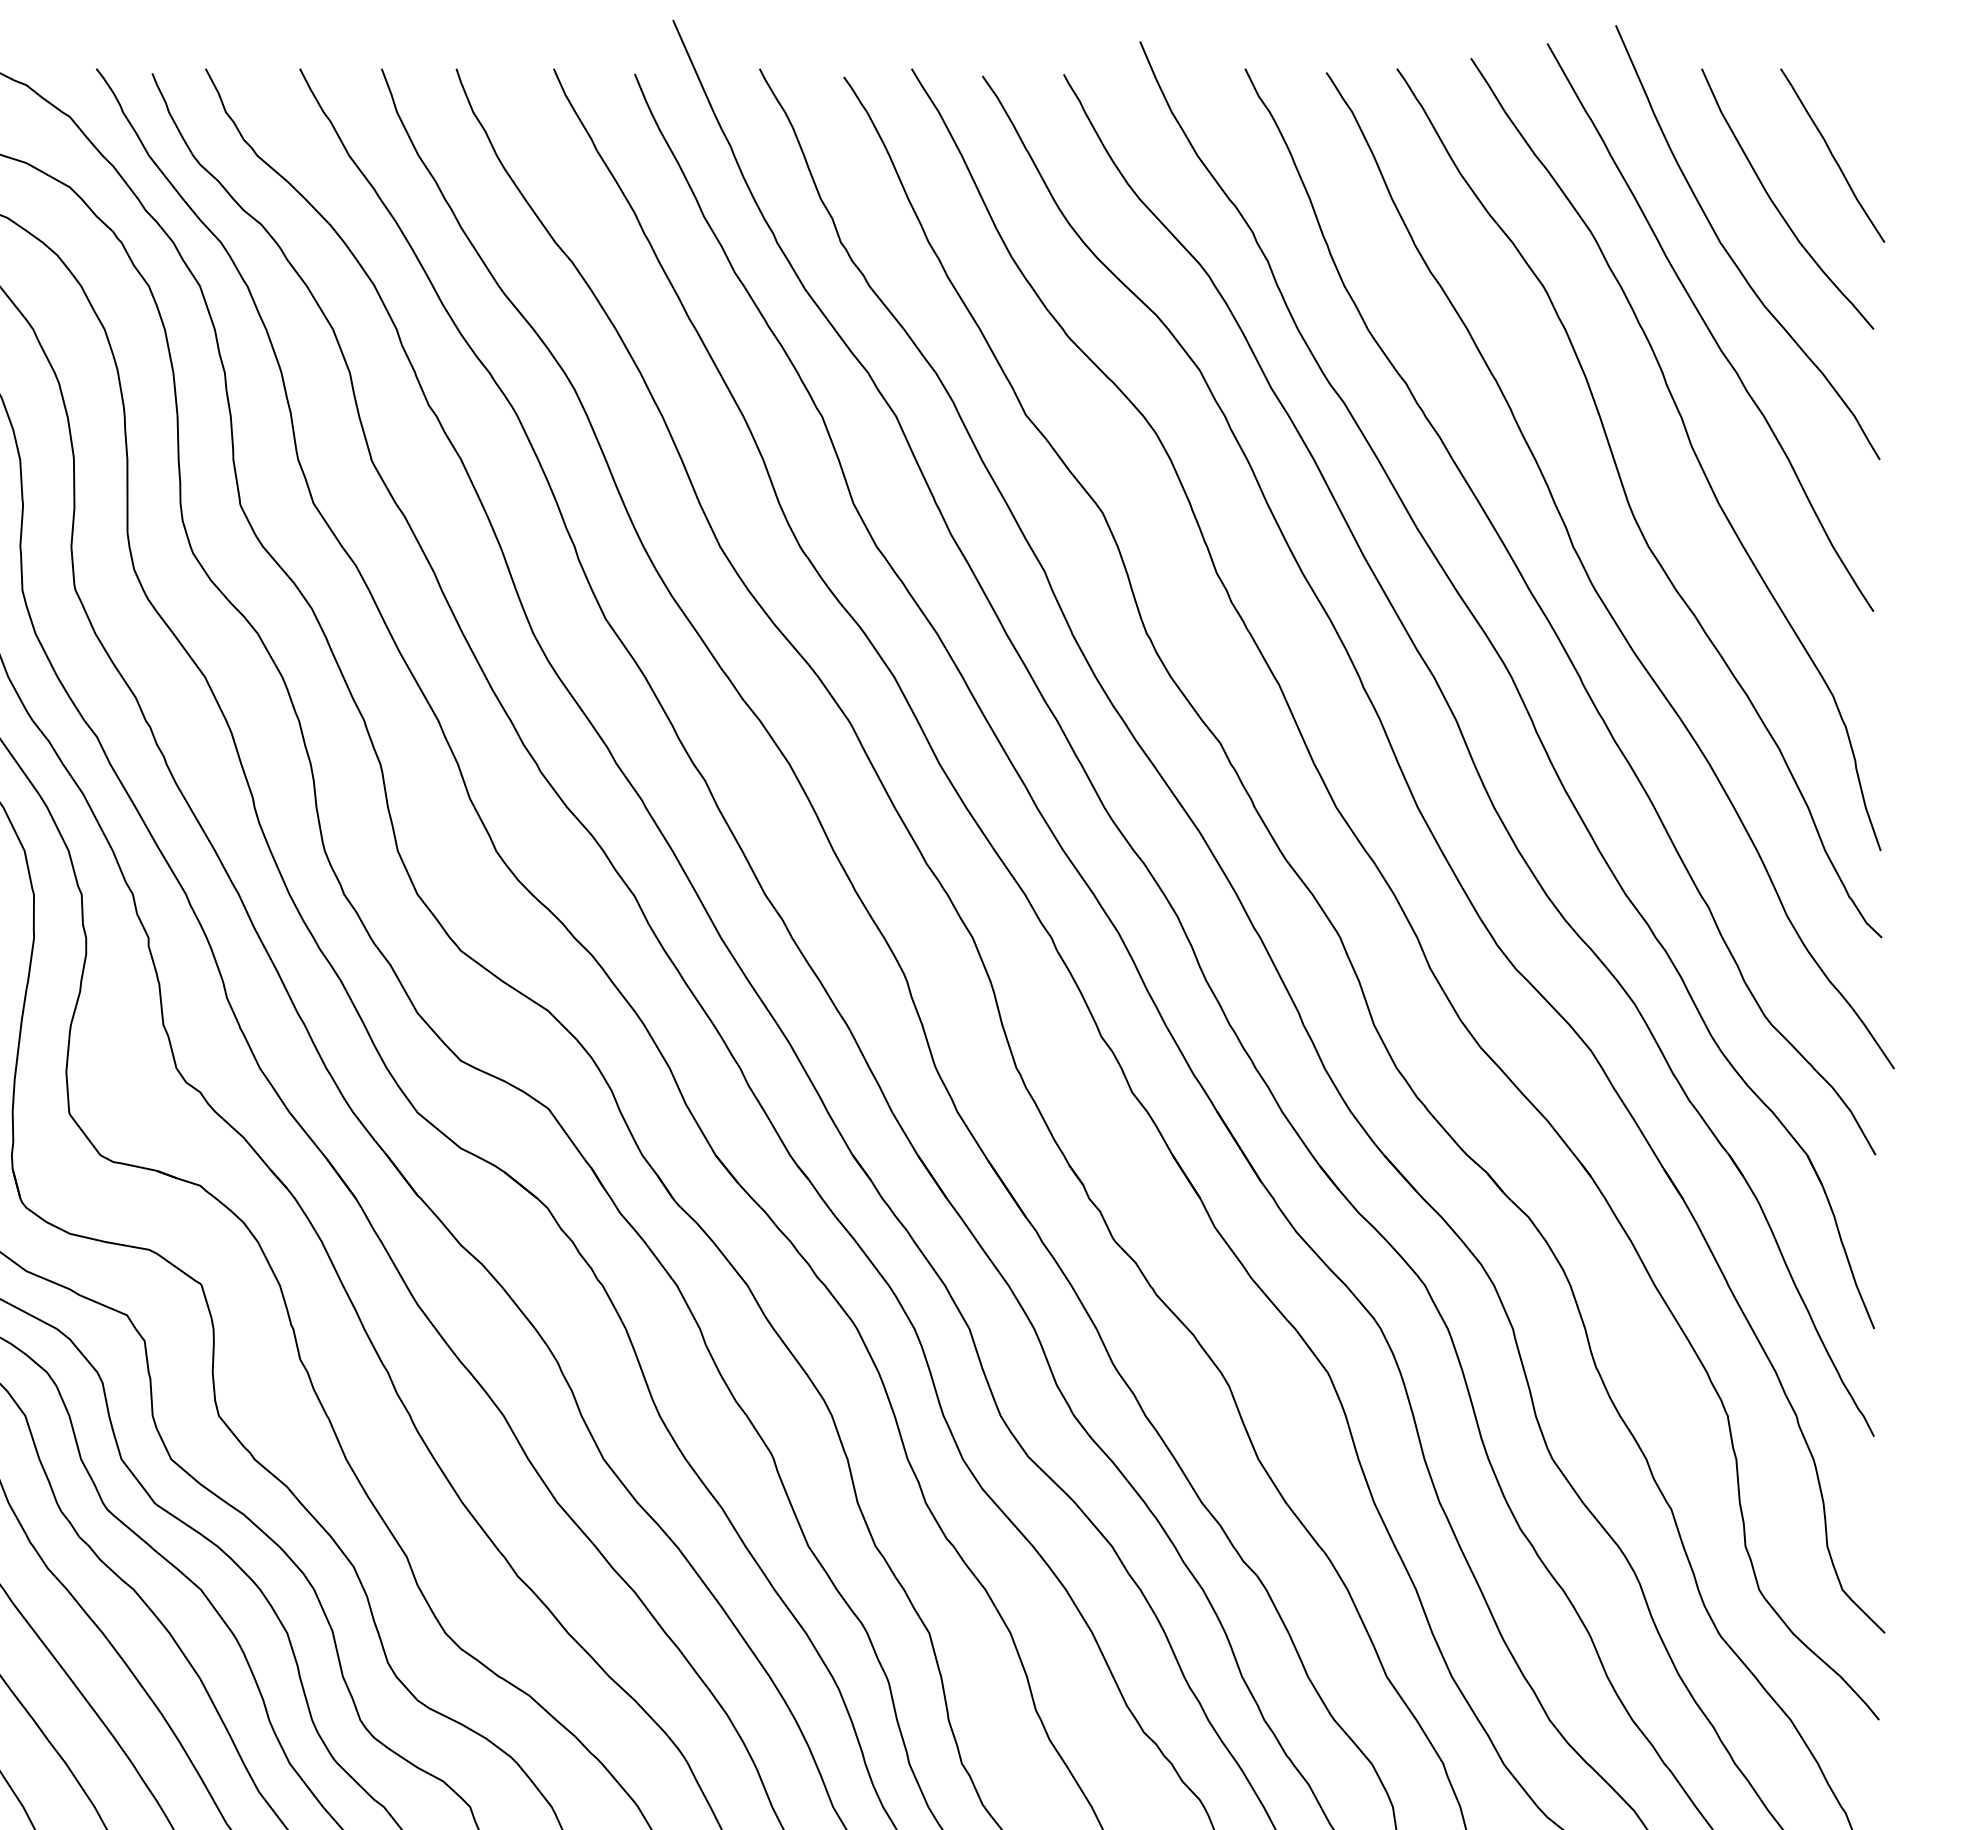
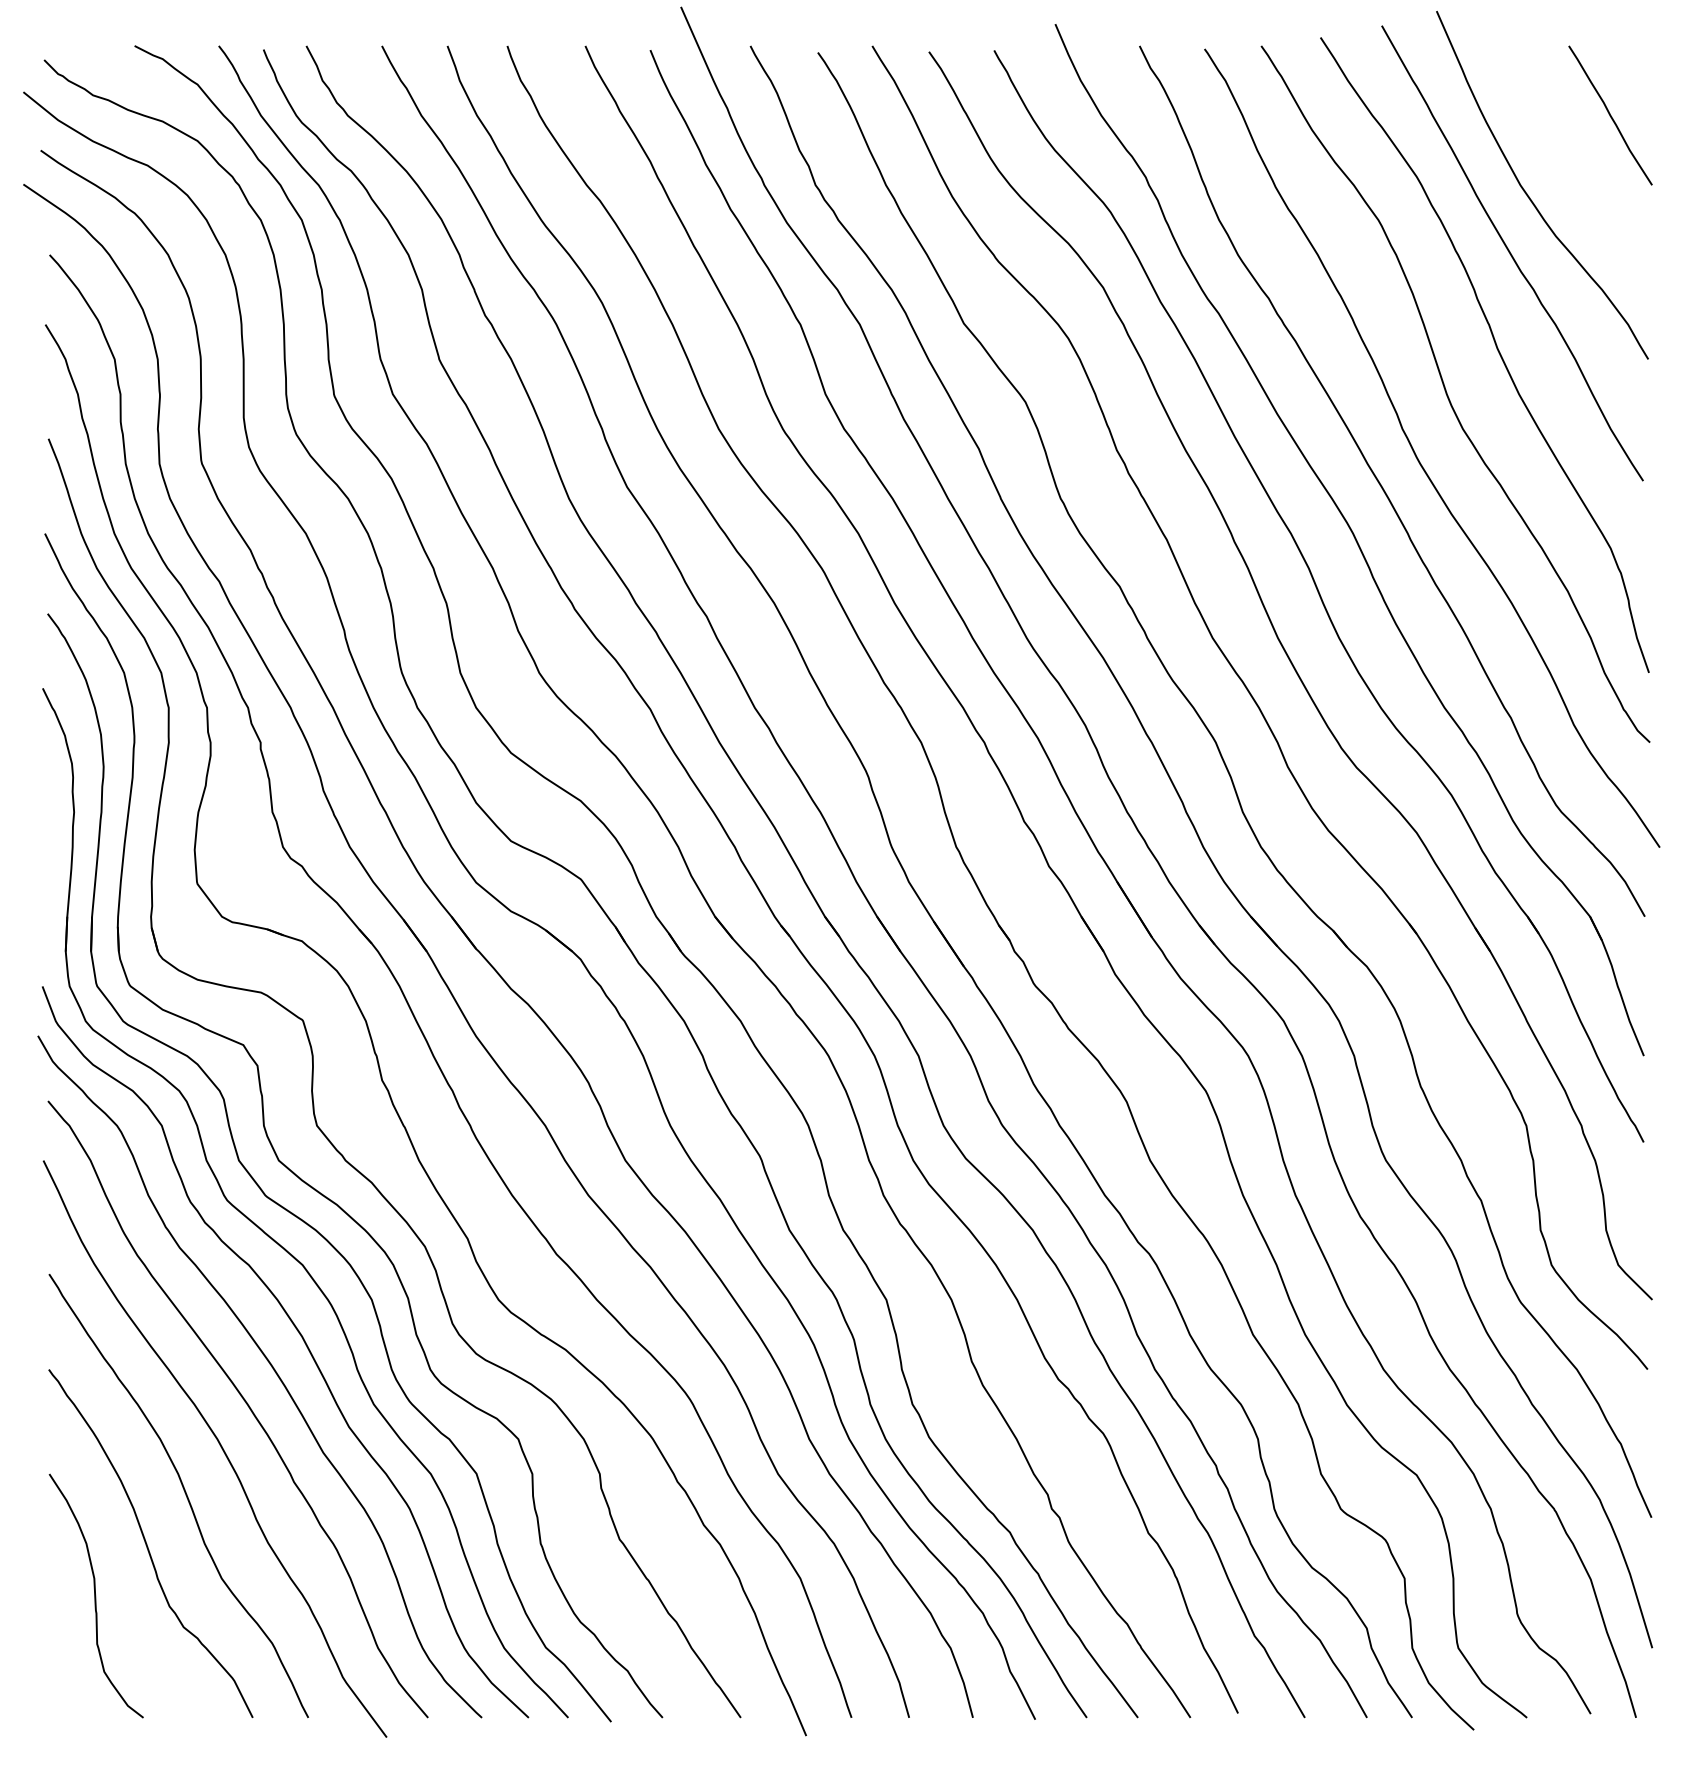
curve: (1776, 205) -> (1565, 155), removed

